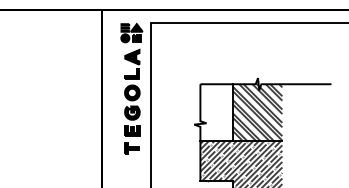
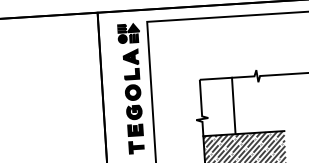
hatch: (257, 112) -> (257, 104), removed

